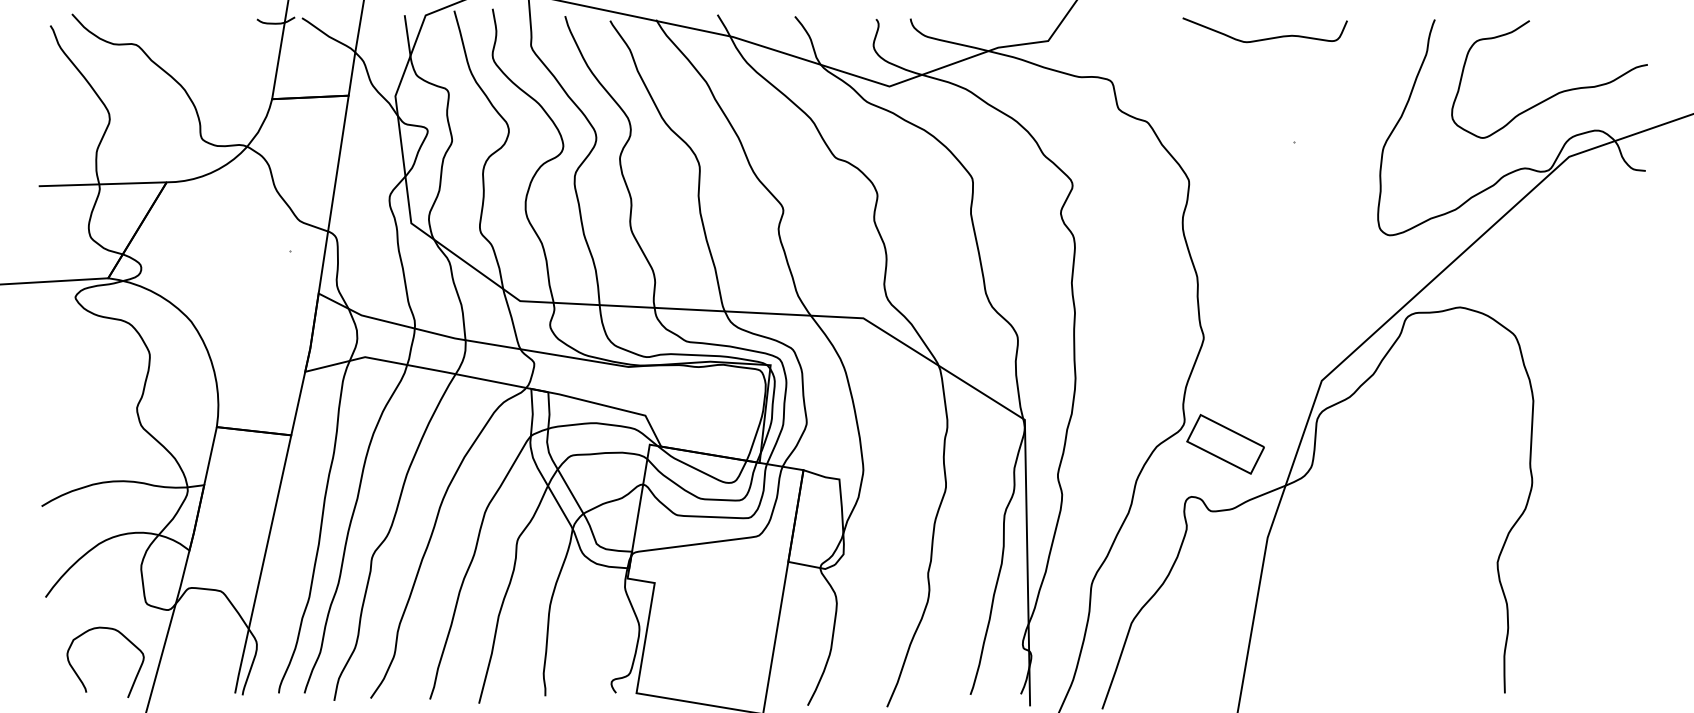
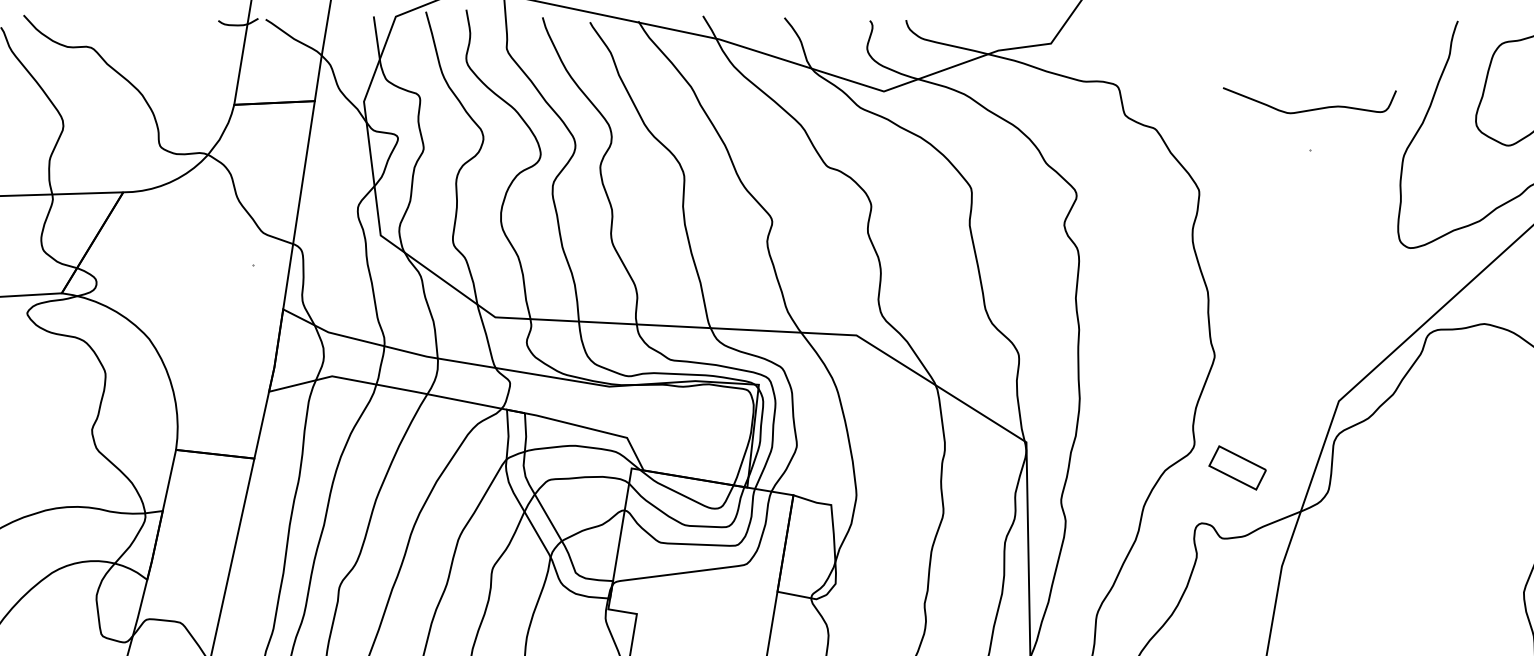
curve: (1264, 38) -> (1309, 109), moved
part: (1225, 443) -> (1237, 467), size x0.7

